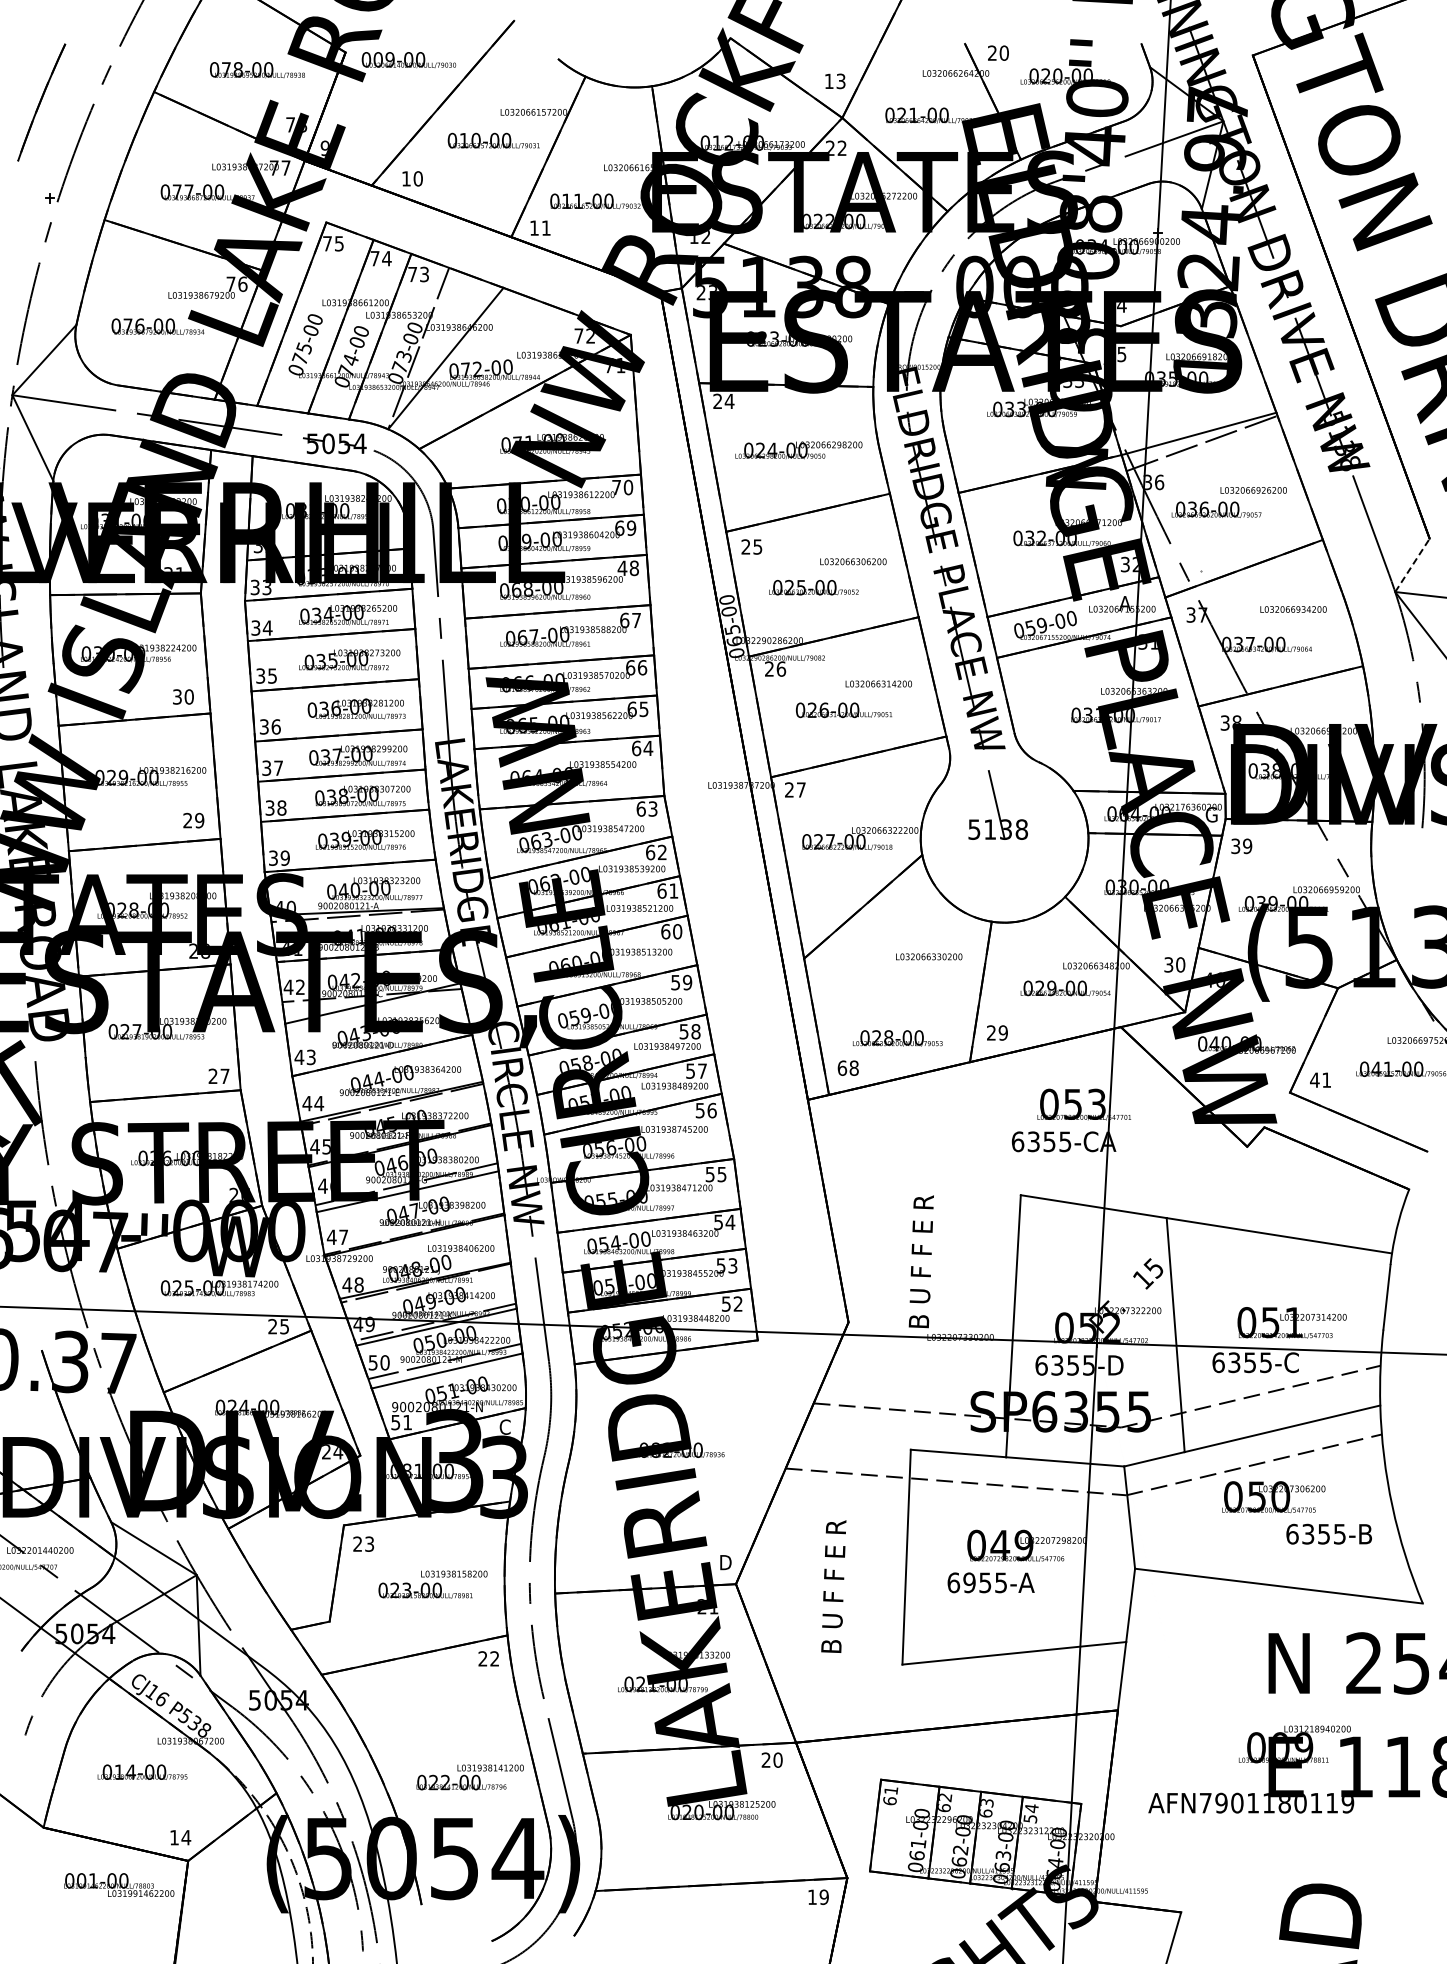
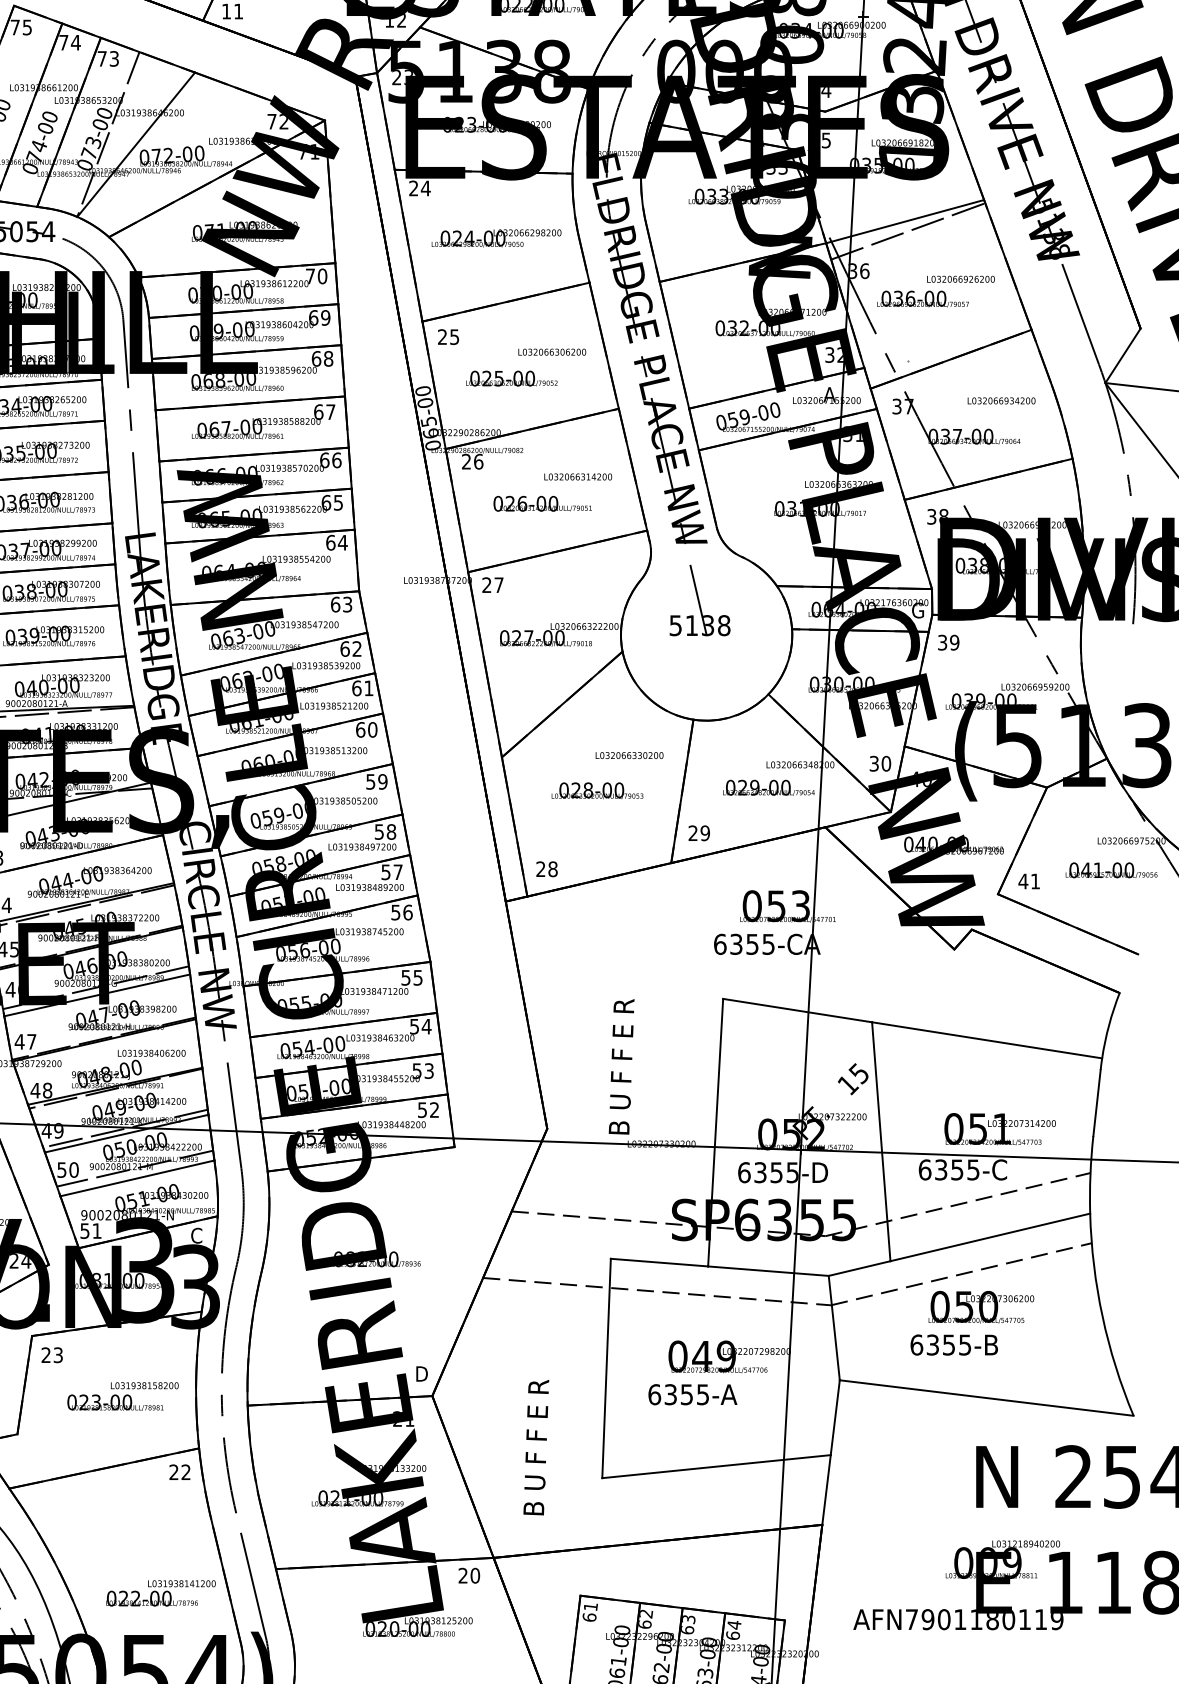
line: (1412, 565) -> (1123, 355), dashed -> solid
text: (622, 568) -> (316, 359), 48 -> 68
text: (897, 1038) -> (597, 790), moved
text: (842, 1067) -> (541, 868), 68 -> 28
text: (1328, 1533) -> (953, 1344), moved
text: (969, 1582) -> (670, 1394), 6955-A -> 6355-A
text: (833, 1586) -> (535, 1447), moved
text: (1030, 1818) -> (733, 1635), 54 -> 64

